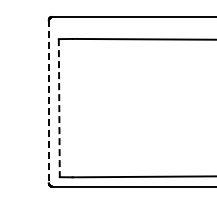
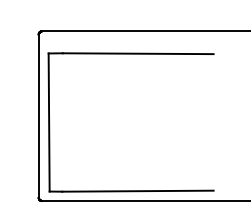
line: (48, 102) -> (38, 116), dashed -> solid
line: (59, 109) -> (49, 123), dashed -> solid

